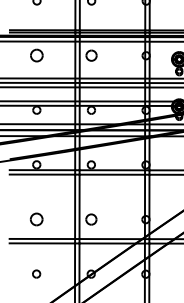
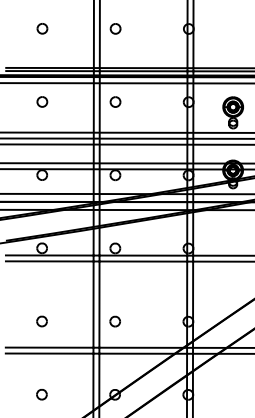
part: (37, 55) -> (42, 101), size x0.62
part: (91, 55) -> (115, 101), size x0.71
part: (36, 219) -> (41, 321), size x0.62
part: (90, 219) -> (114, 321), size x0.71

